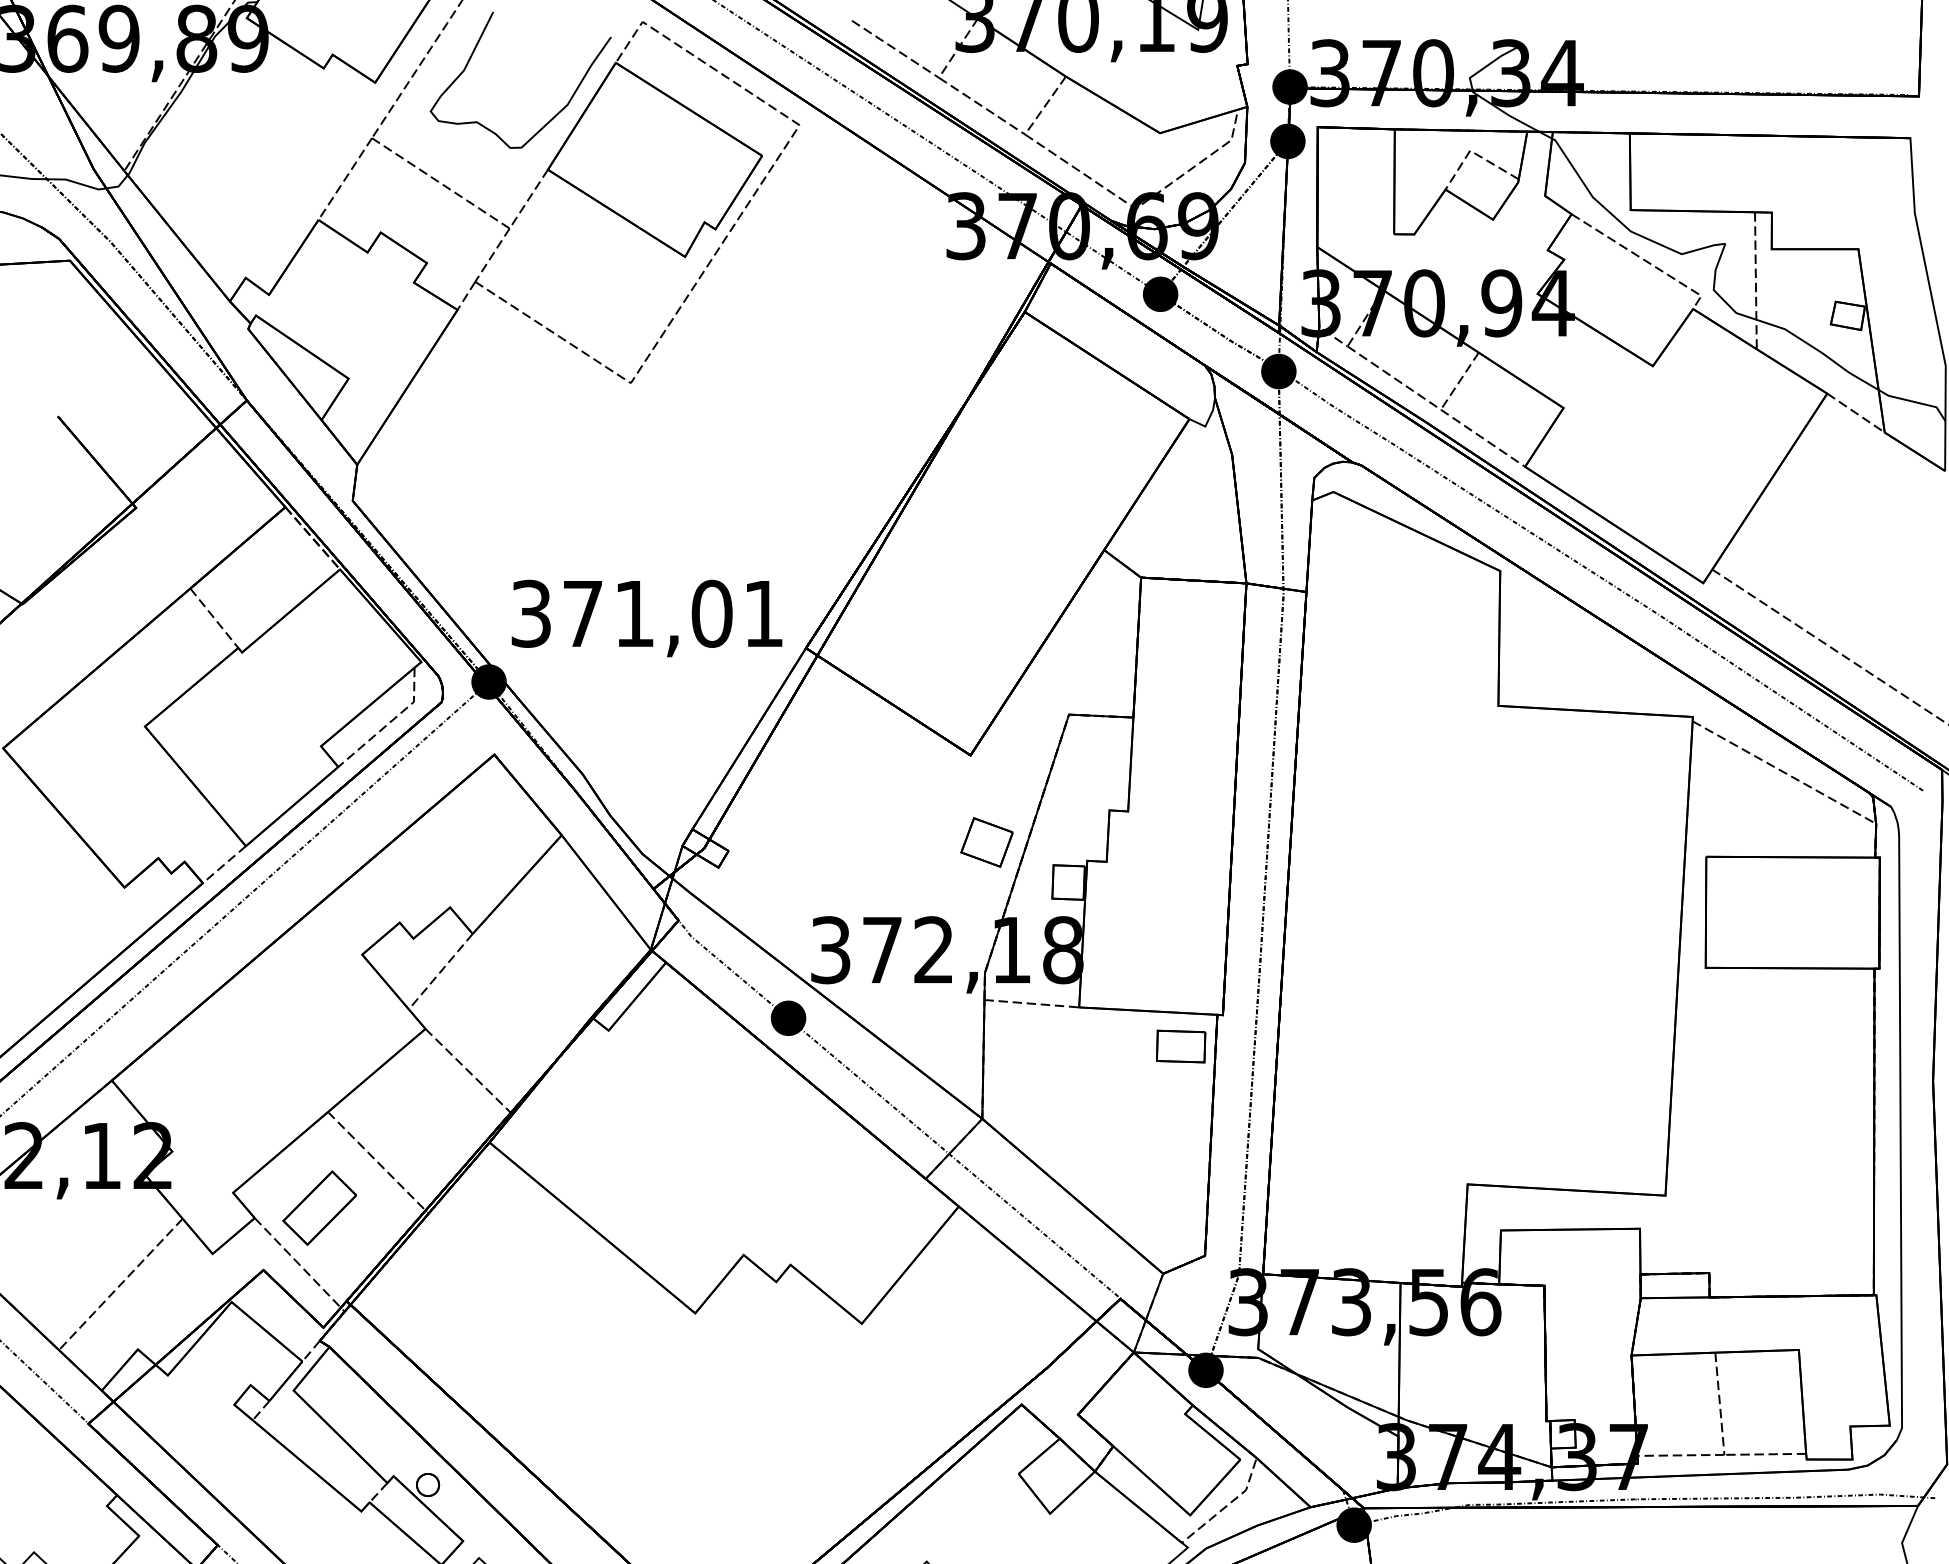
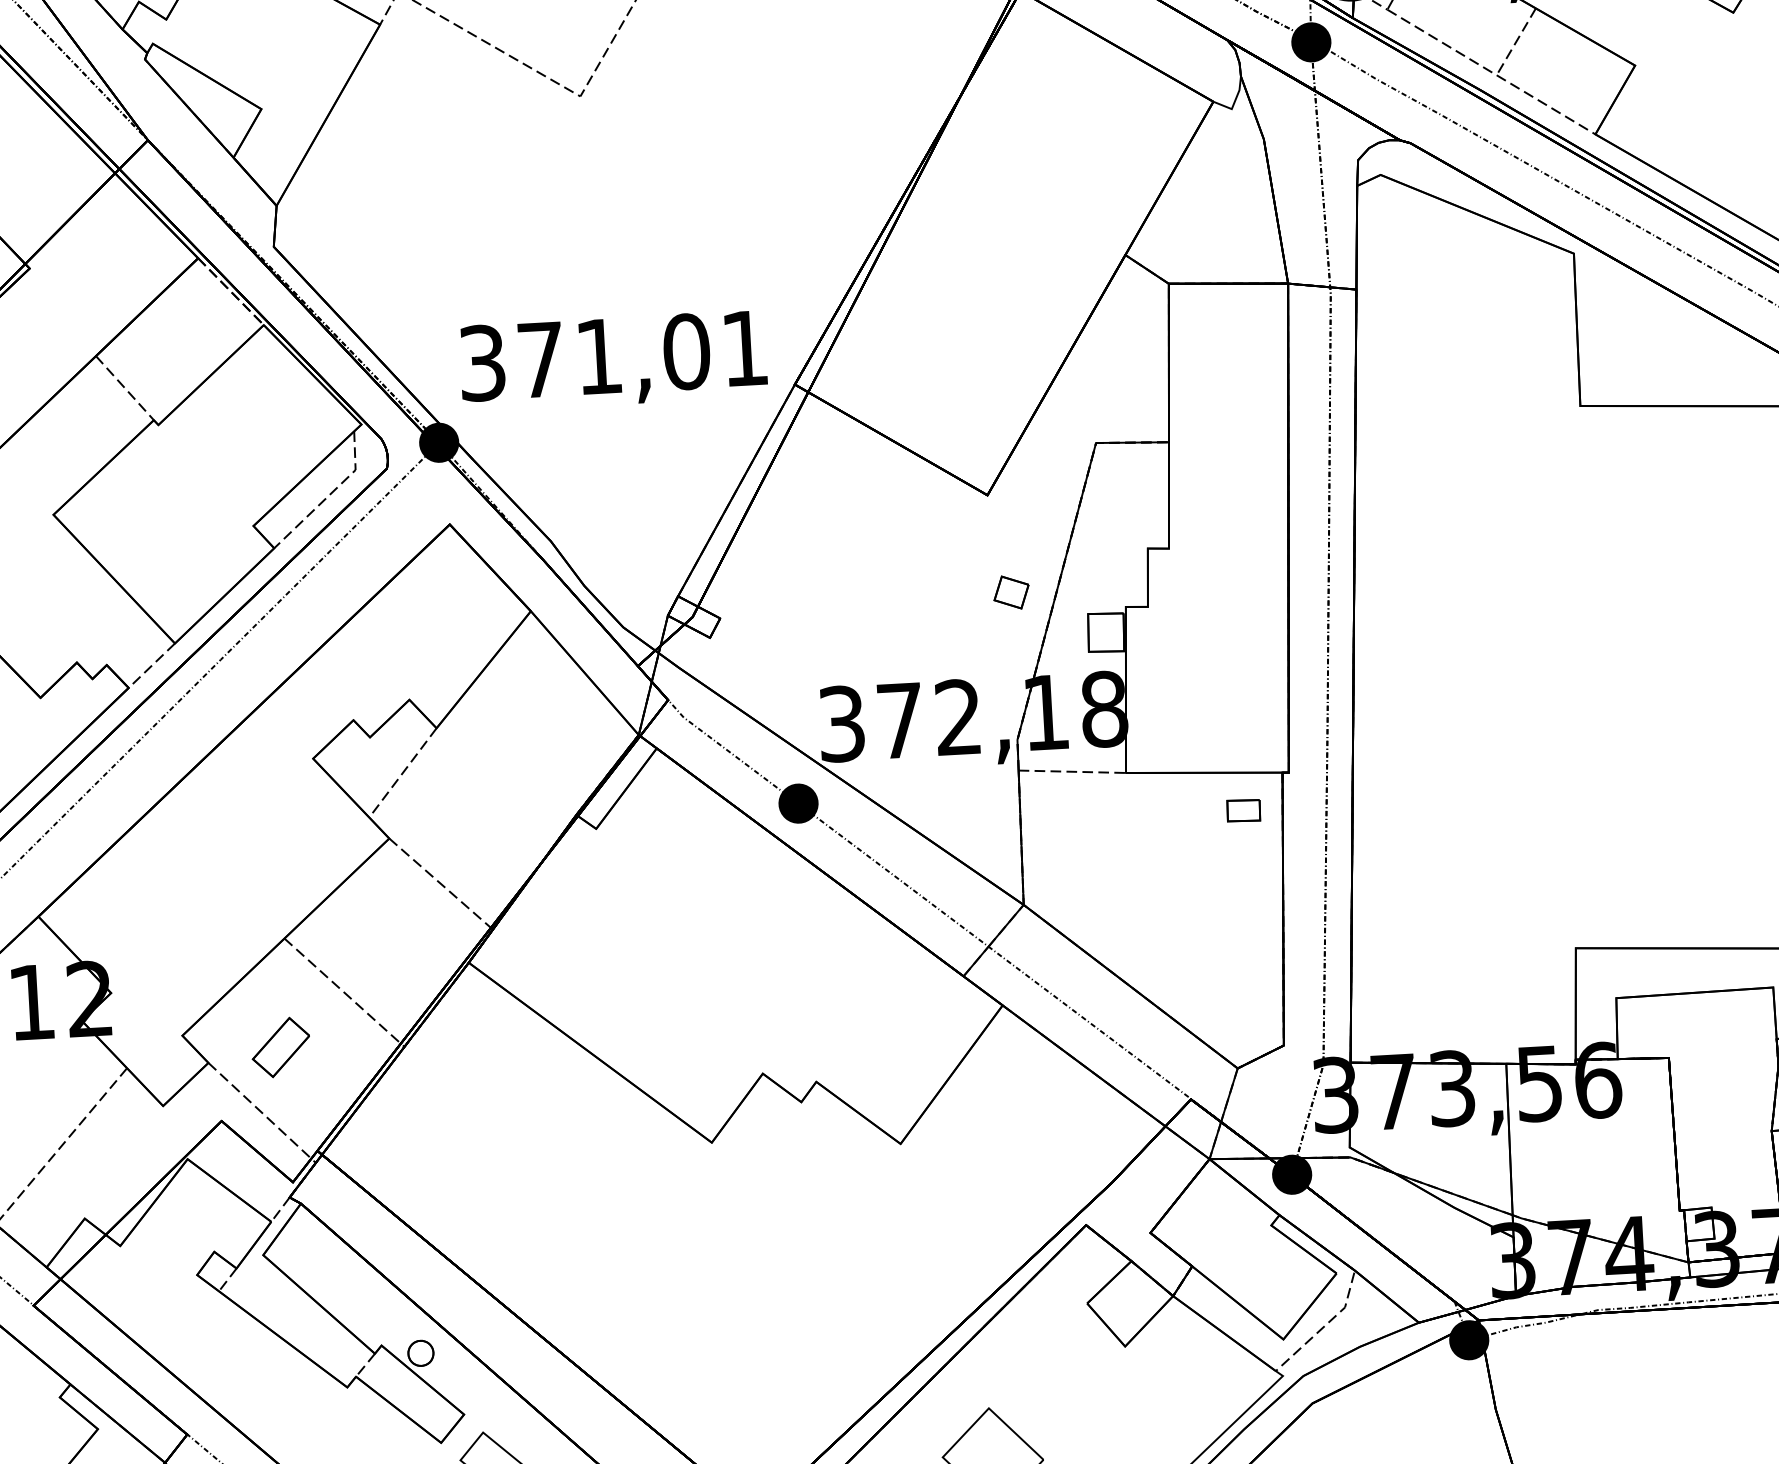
part: (986, 842) -> (1010, 592), size x0.6
part: (1181, 1046) -> (1244, 810), size x0.6
part: (319, 1207) -> (280, 1046), size x0.7

